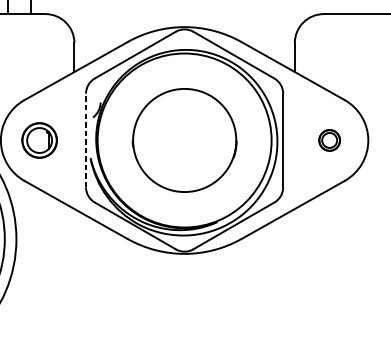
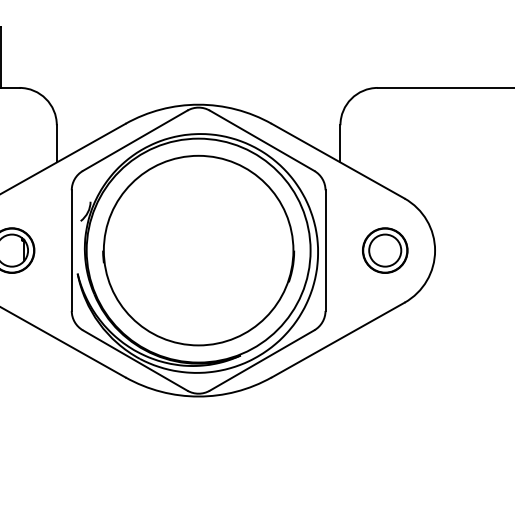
line: (85, 140) -> (71, 250), dashed -> solid
part: (184, 140) -> (198, 250), size x1.43
part: (329, 140) -> (385, 250), size x1.67

